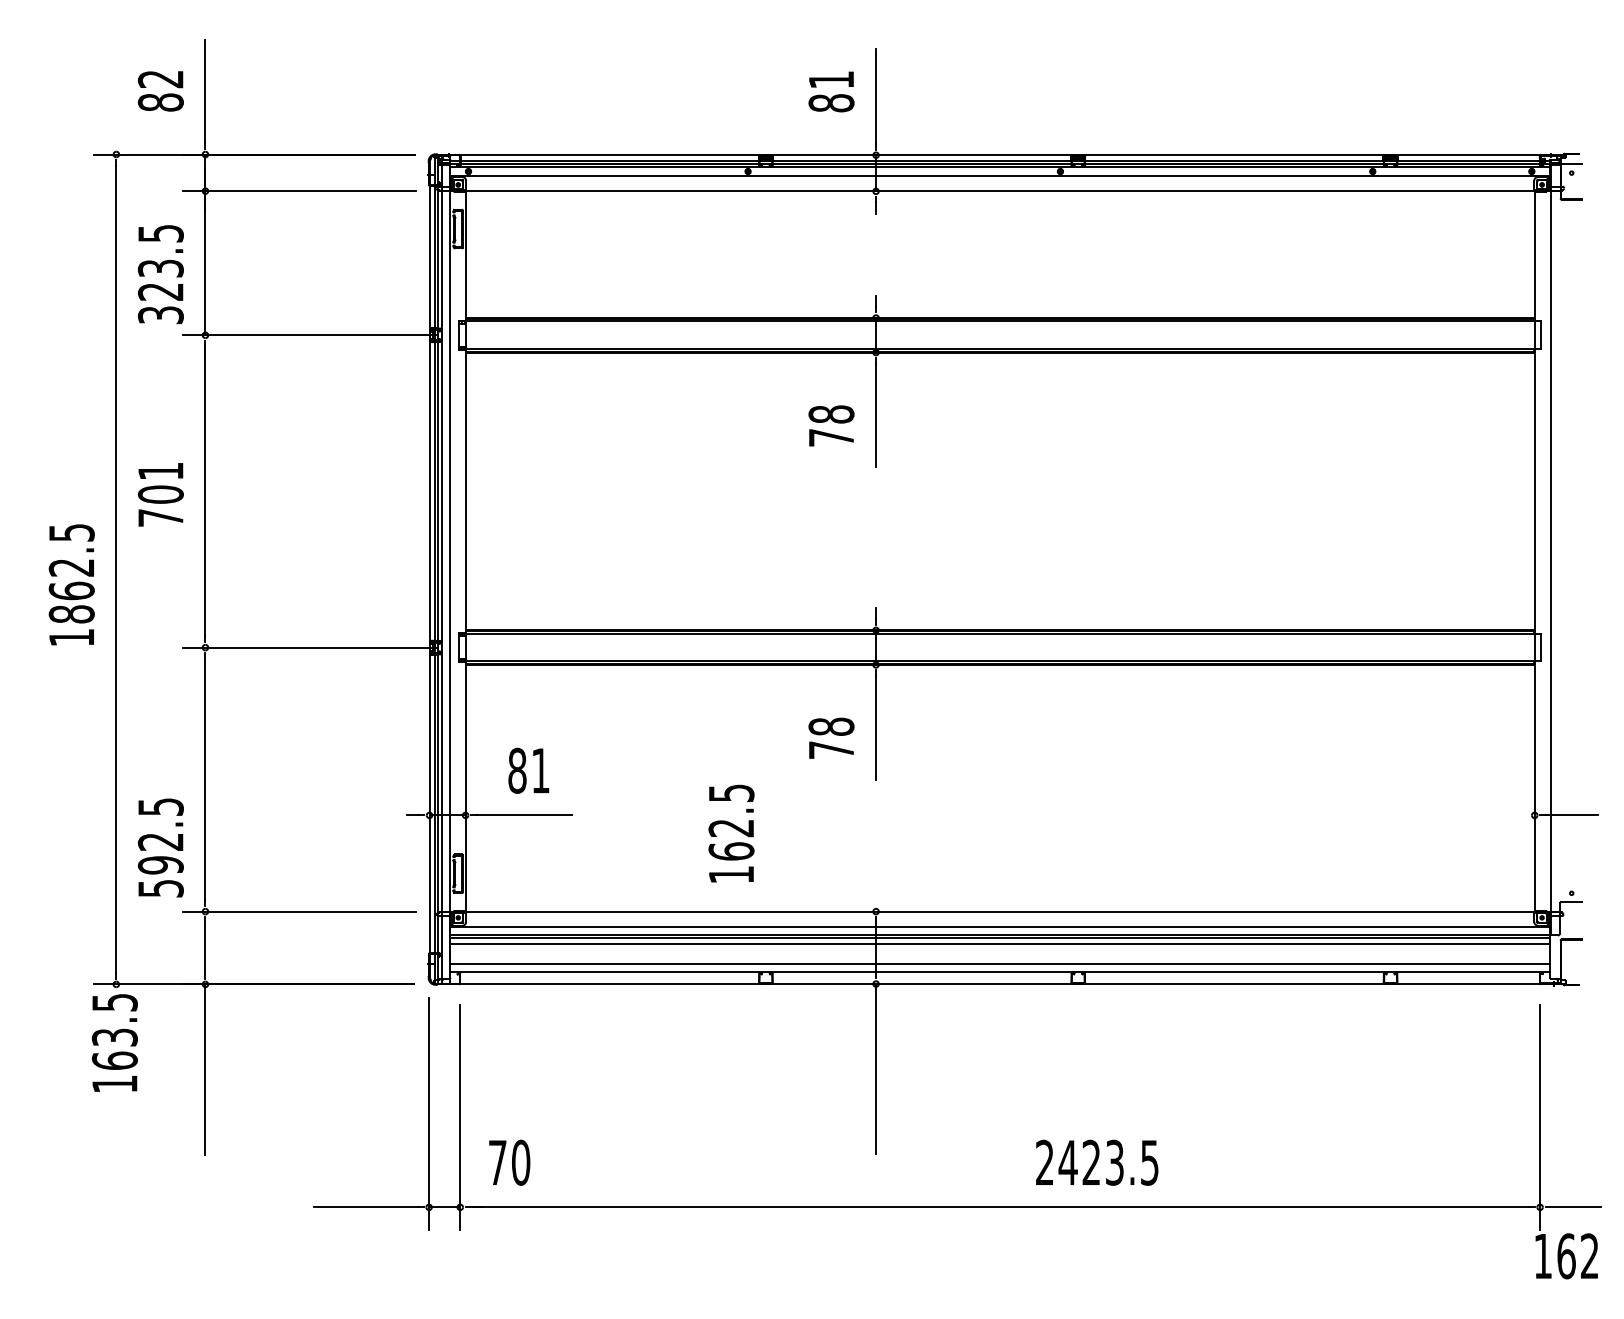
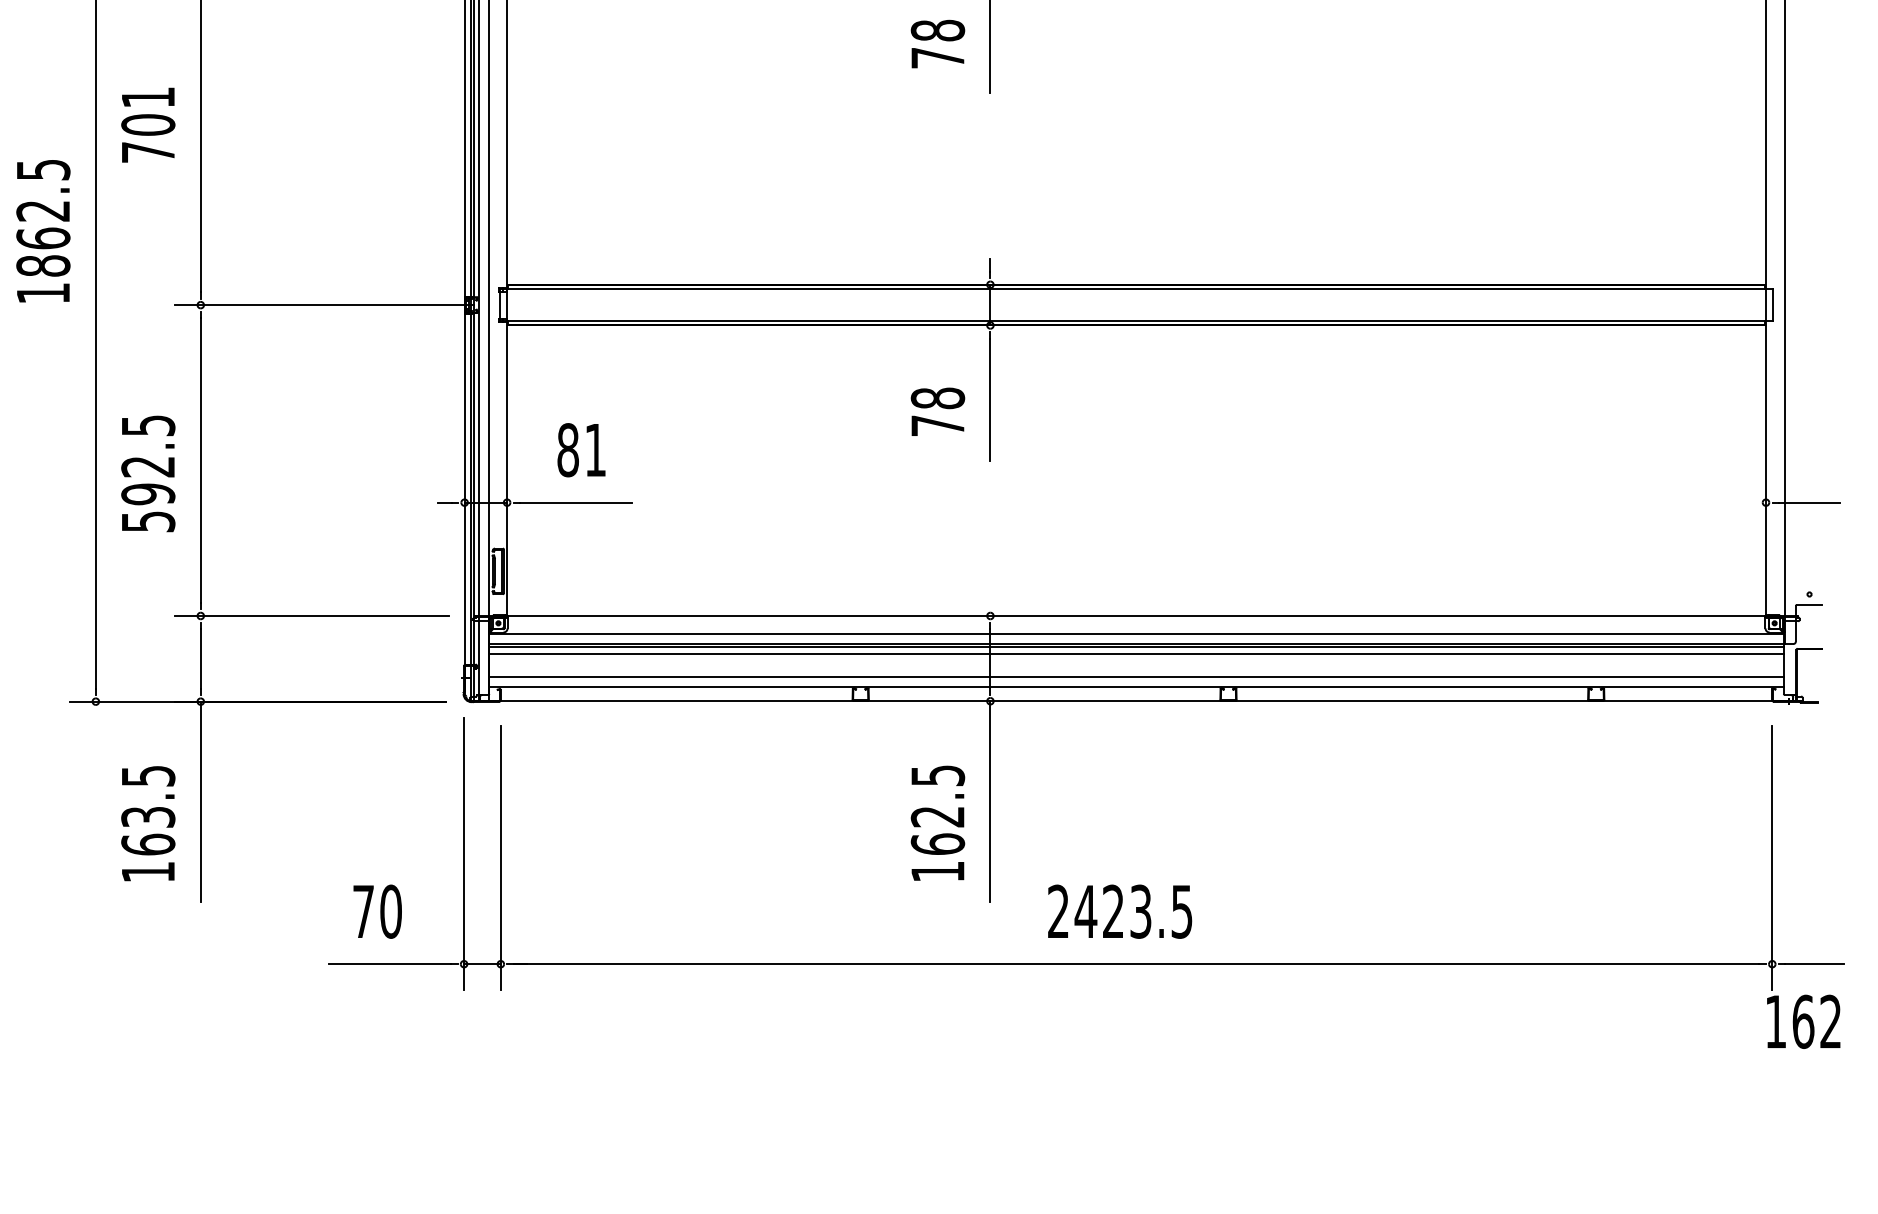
text: (731, 833) -> (937, 823), moved
text: (160, 847) -> (147, 473), moved
text: (114, 1042) -> (147, 823), moved
text: (509, 1162) -> (377, 911), moved
text: (1097, 1162) -> (1120, 911), moved

